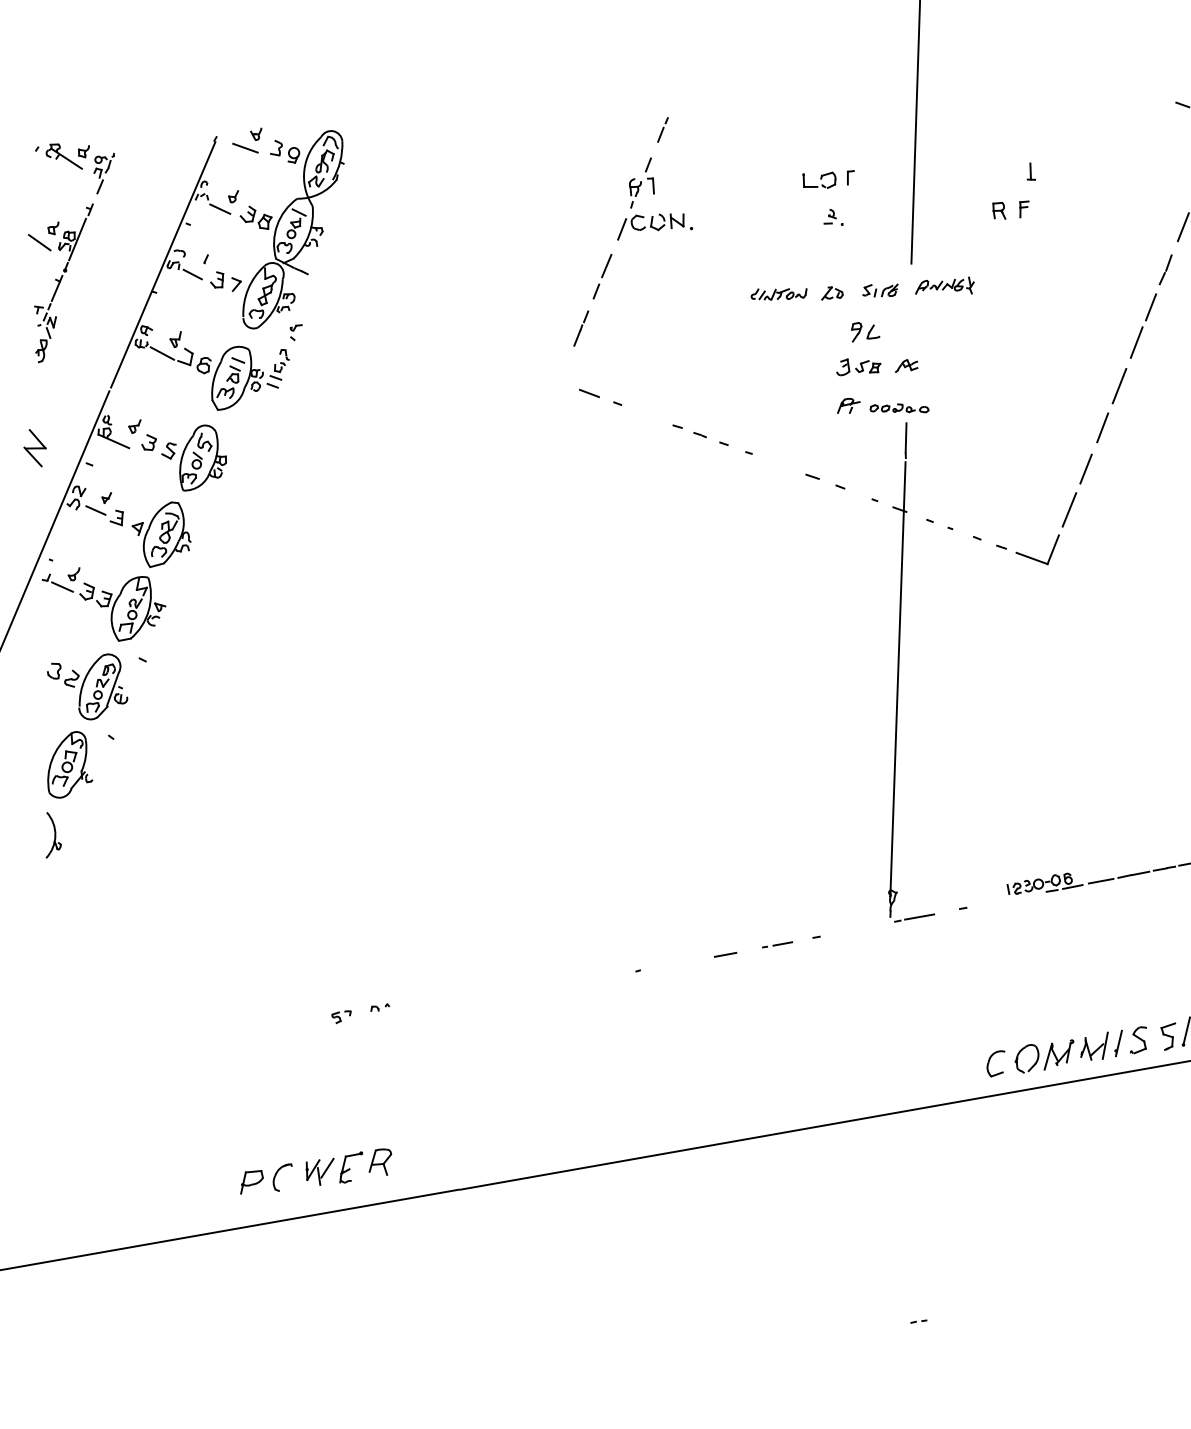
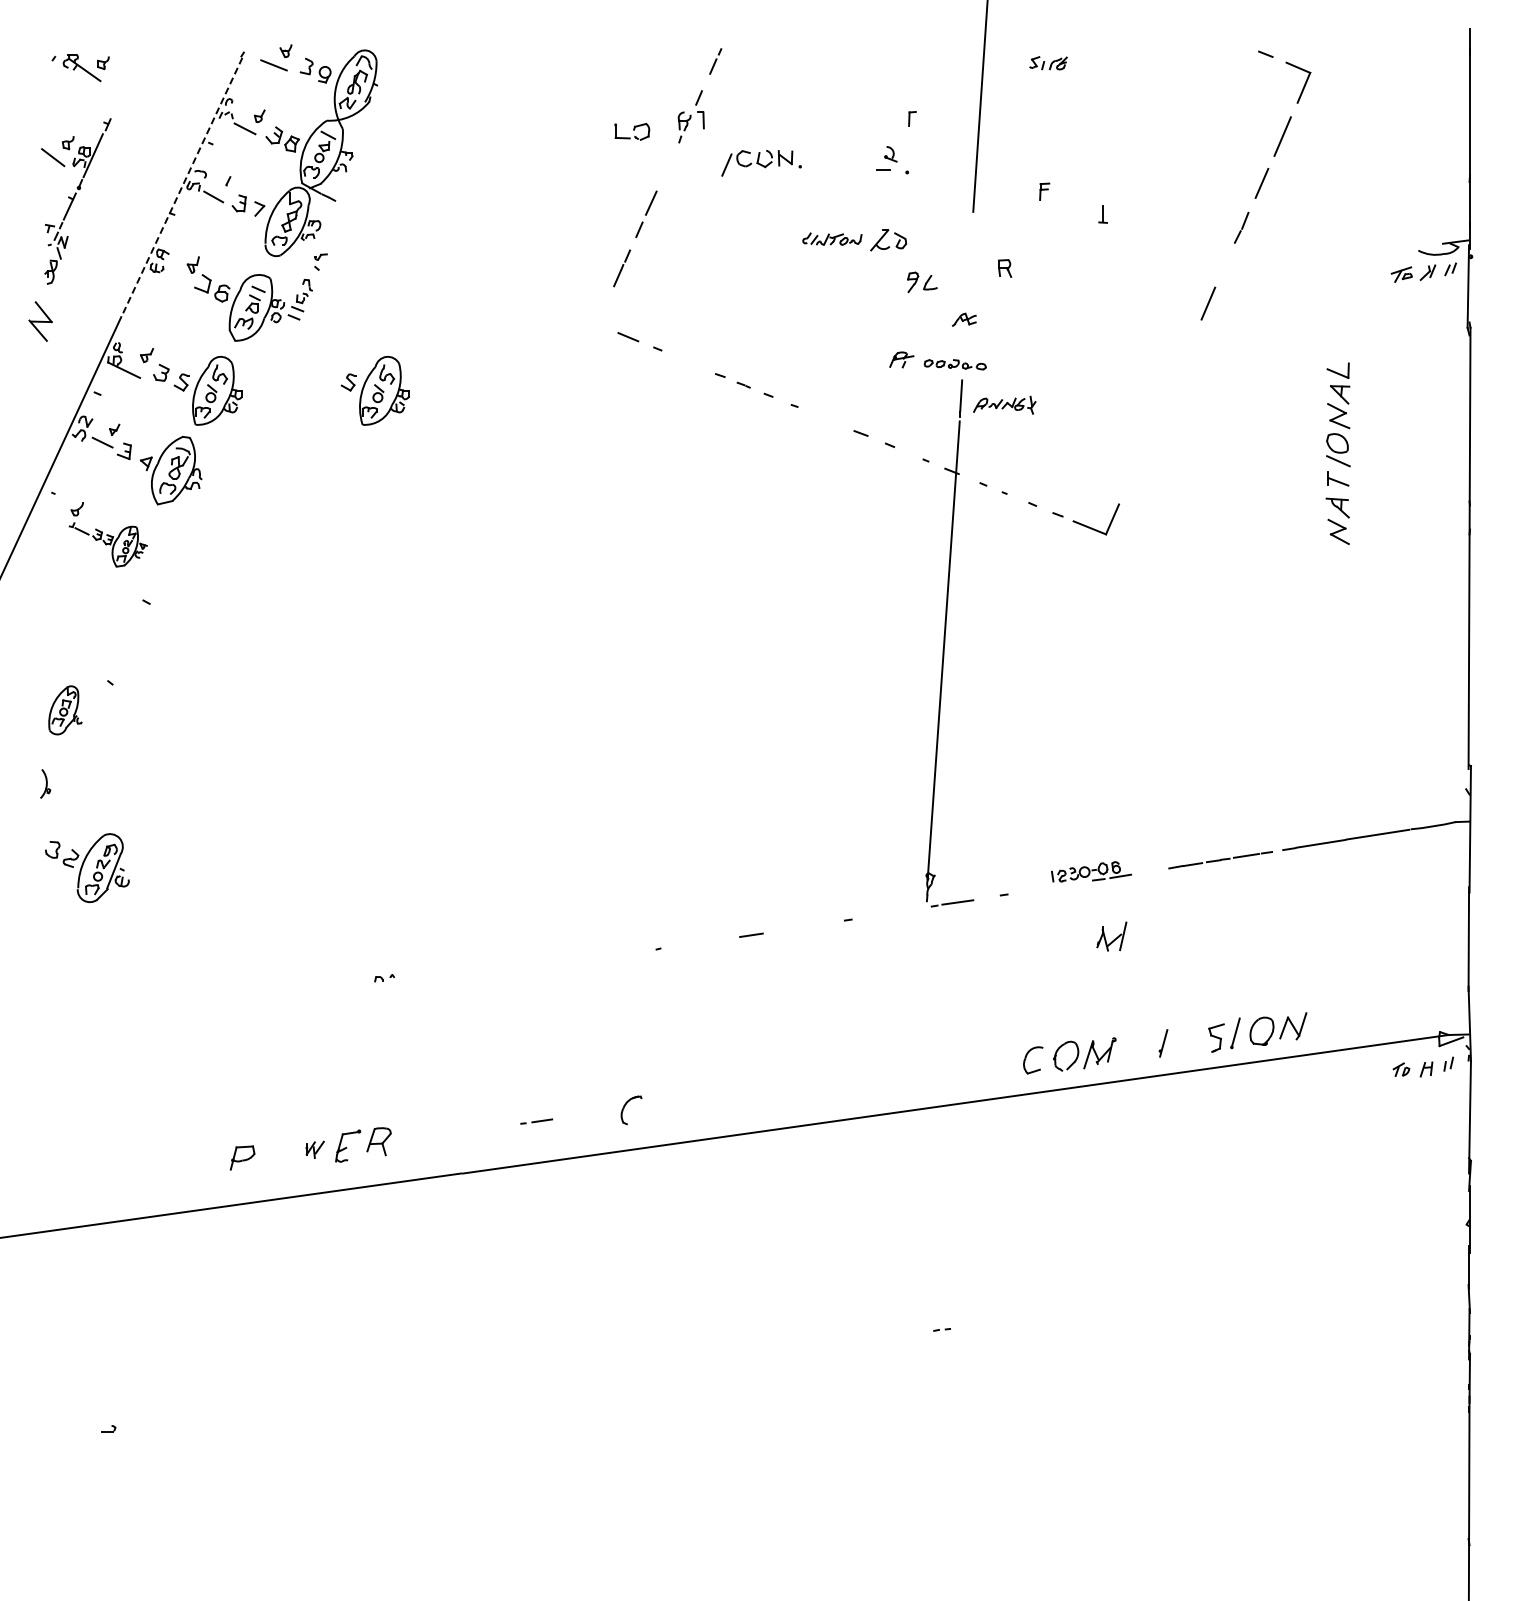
part: (1030, 172) -> (1102, 214), moved
part: (103, 173) -> (123, 86), removed
part: (819, 180) -> (632, 131), moved
part: (1024, 209) -> (1044, 191), moved
part: (999, 210) -> (1005, 268), moved
part: (833, 217) -> (892, 160), size x1.6
part: (654, 225) -> (761, 162), moved
line: (162, 264) -> (182, 185), solid -> dashed
part: (944, 285) -> (1004, 404), moved
part: (880, 290) -> (1048, 63), moved
part: (832, 293) -> (888, 240), size x1.6
line: (1150, 306) -> (1224, 266), removed
line: (162, 353) -> (178, 279), removed
part: (858, 366) -> (913, 318), removed
line: (1119, 385) -> (1188, 348), removed
line: (1101, 427) -> (1168, 392), removed
part: (34, 448) -> (40, 321), moved
part: (351, 452) -> (374, 390), added
line: (1085, 469) -> (1149, 435), removed
line: (1068, 509) -> (1130, 477), removed
part: (104, 606) -> (108, 544), size x0.6
part: (87, 687) -> (87, 868), moved
part: (69, 764) -> (65, 710), size x0.7
part: (53, 834) -> (45, 783), size x0.6
line: (1100, 881) -> (1150, 871), removed
line: (777, 944) -> (536, 1121), moved
part: (341, 1016) -> (343, 986), removed
part: (1138, 1040) -> (1184, 1040), removed
part: (1094, 1046) -> (1111, 936), moved
part: (319, 1171) -> (314, 1149), size x0.6
part: (277, 1174) -> (625, 1106), moved

